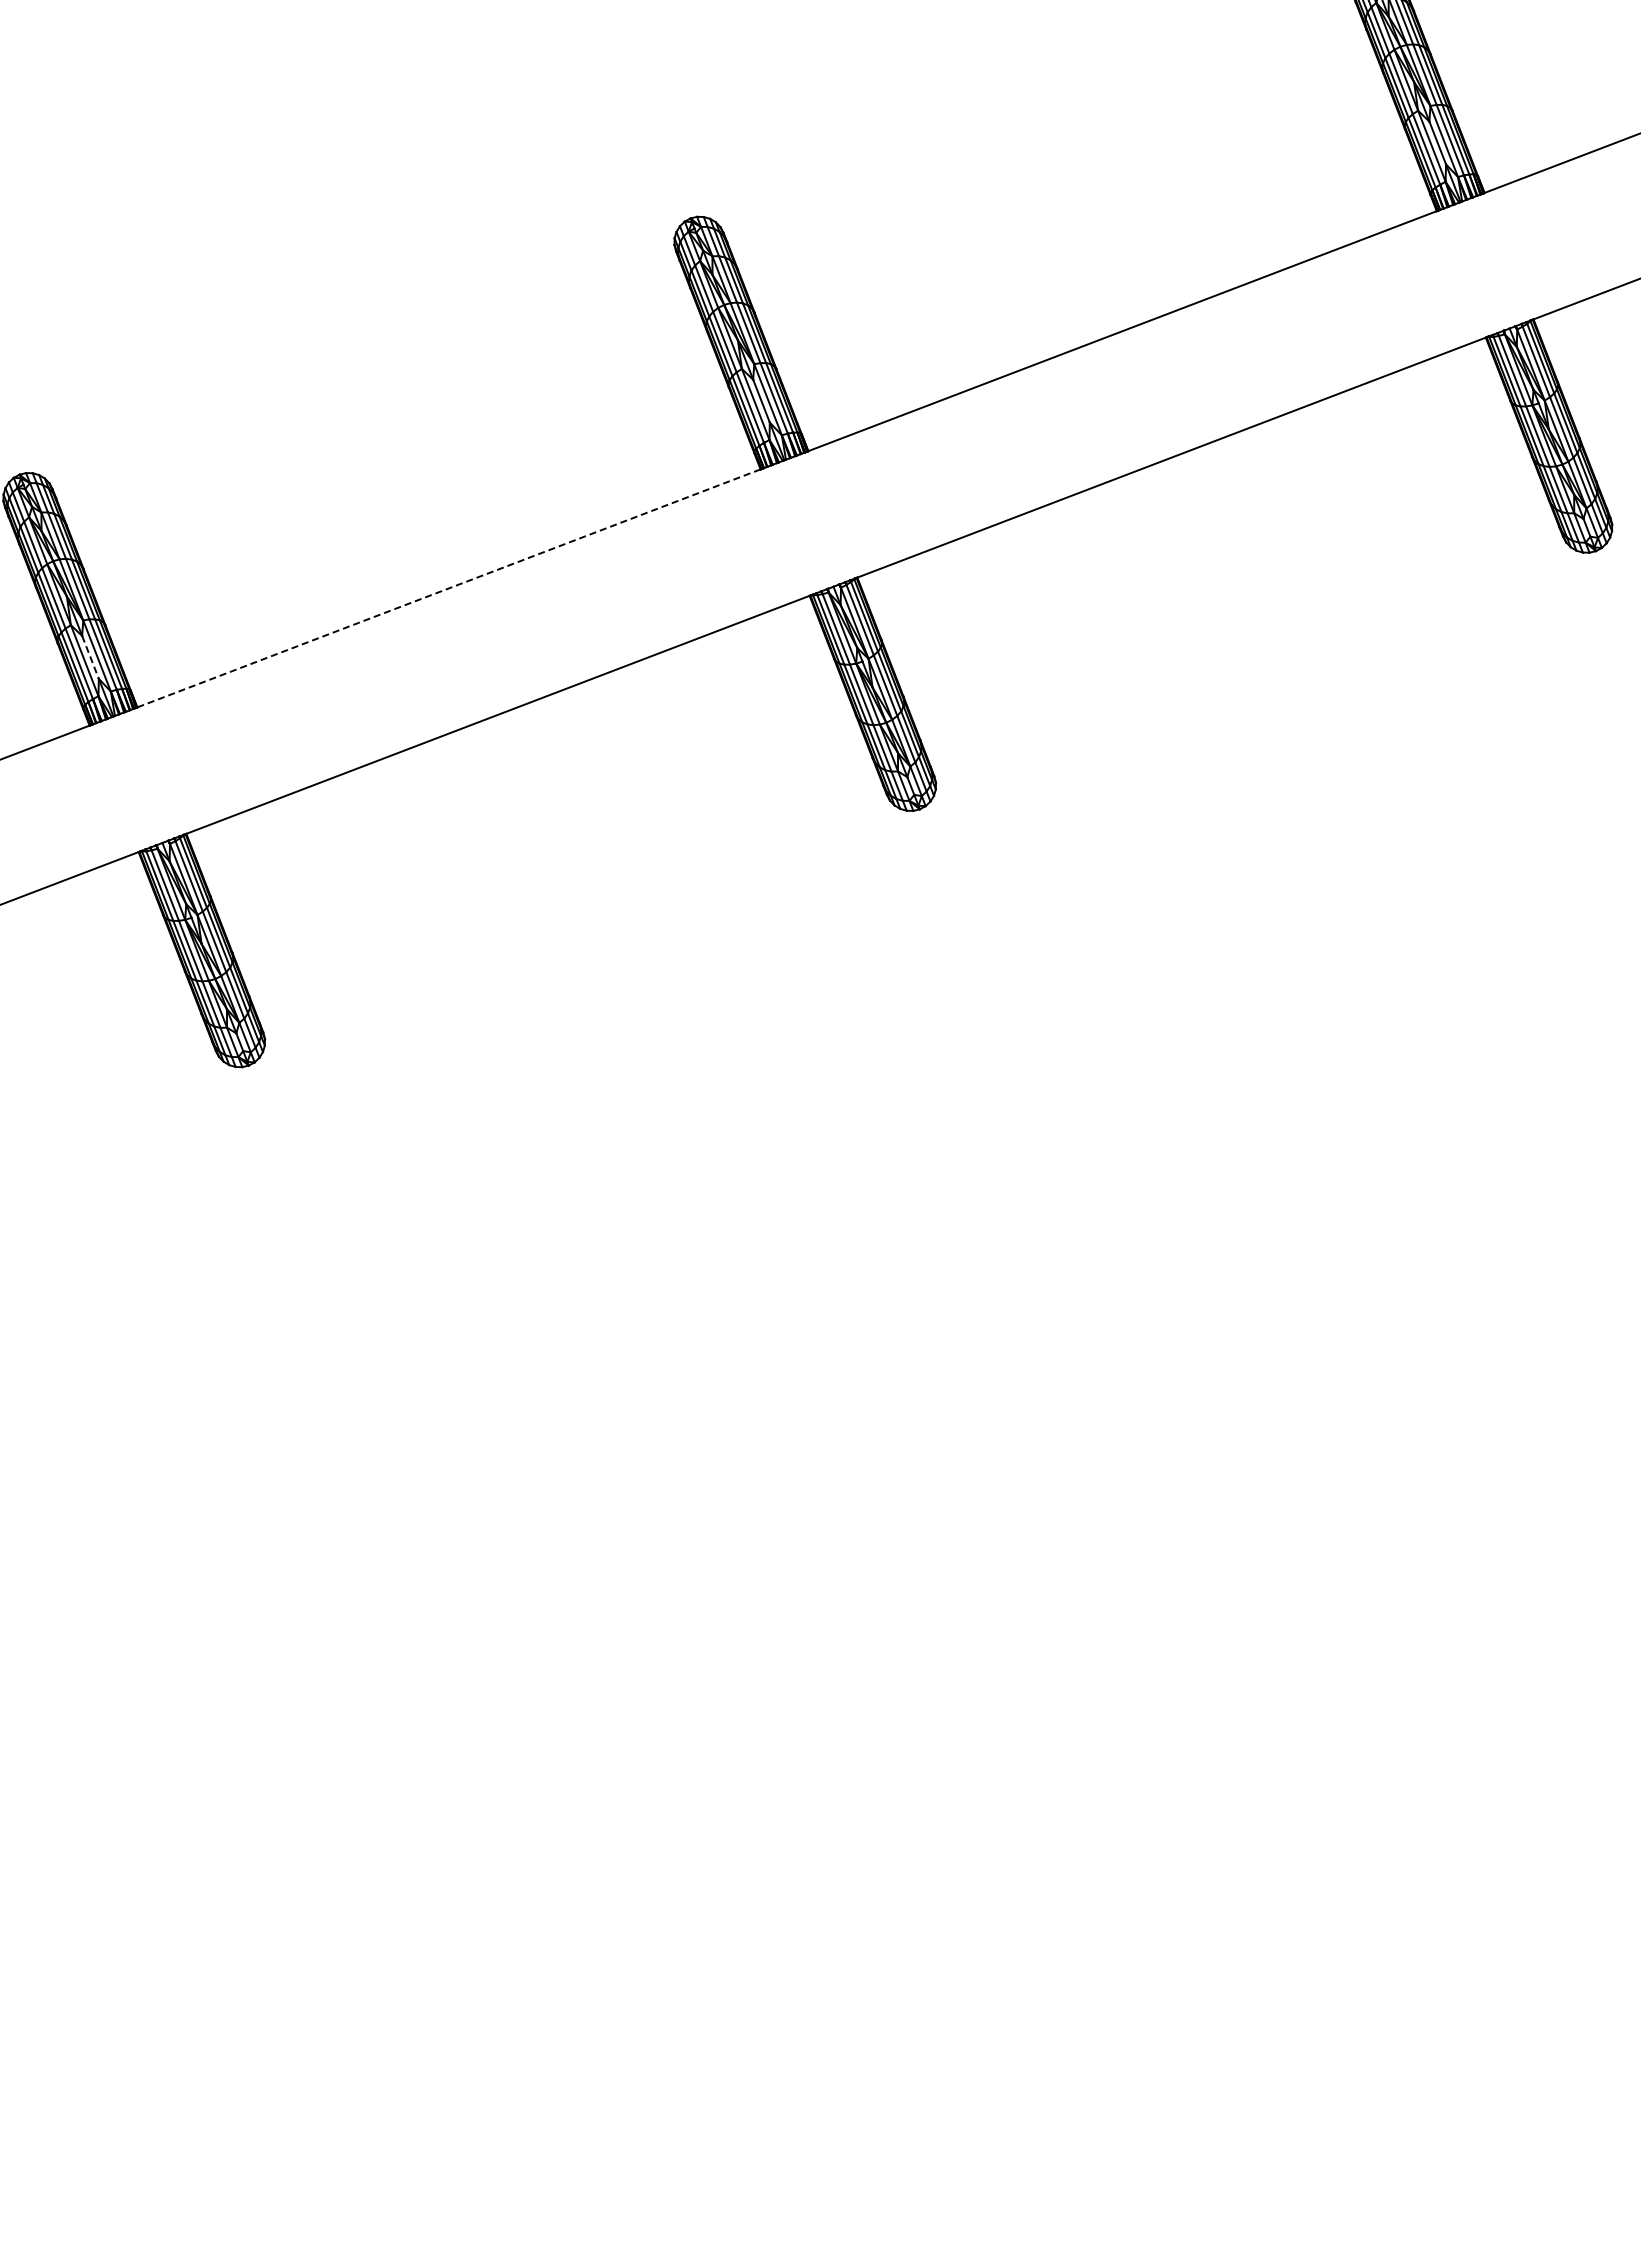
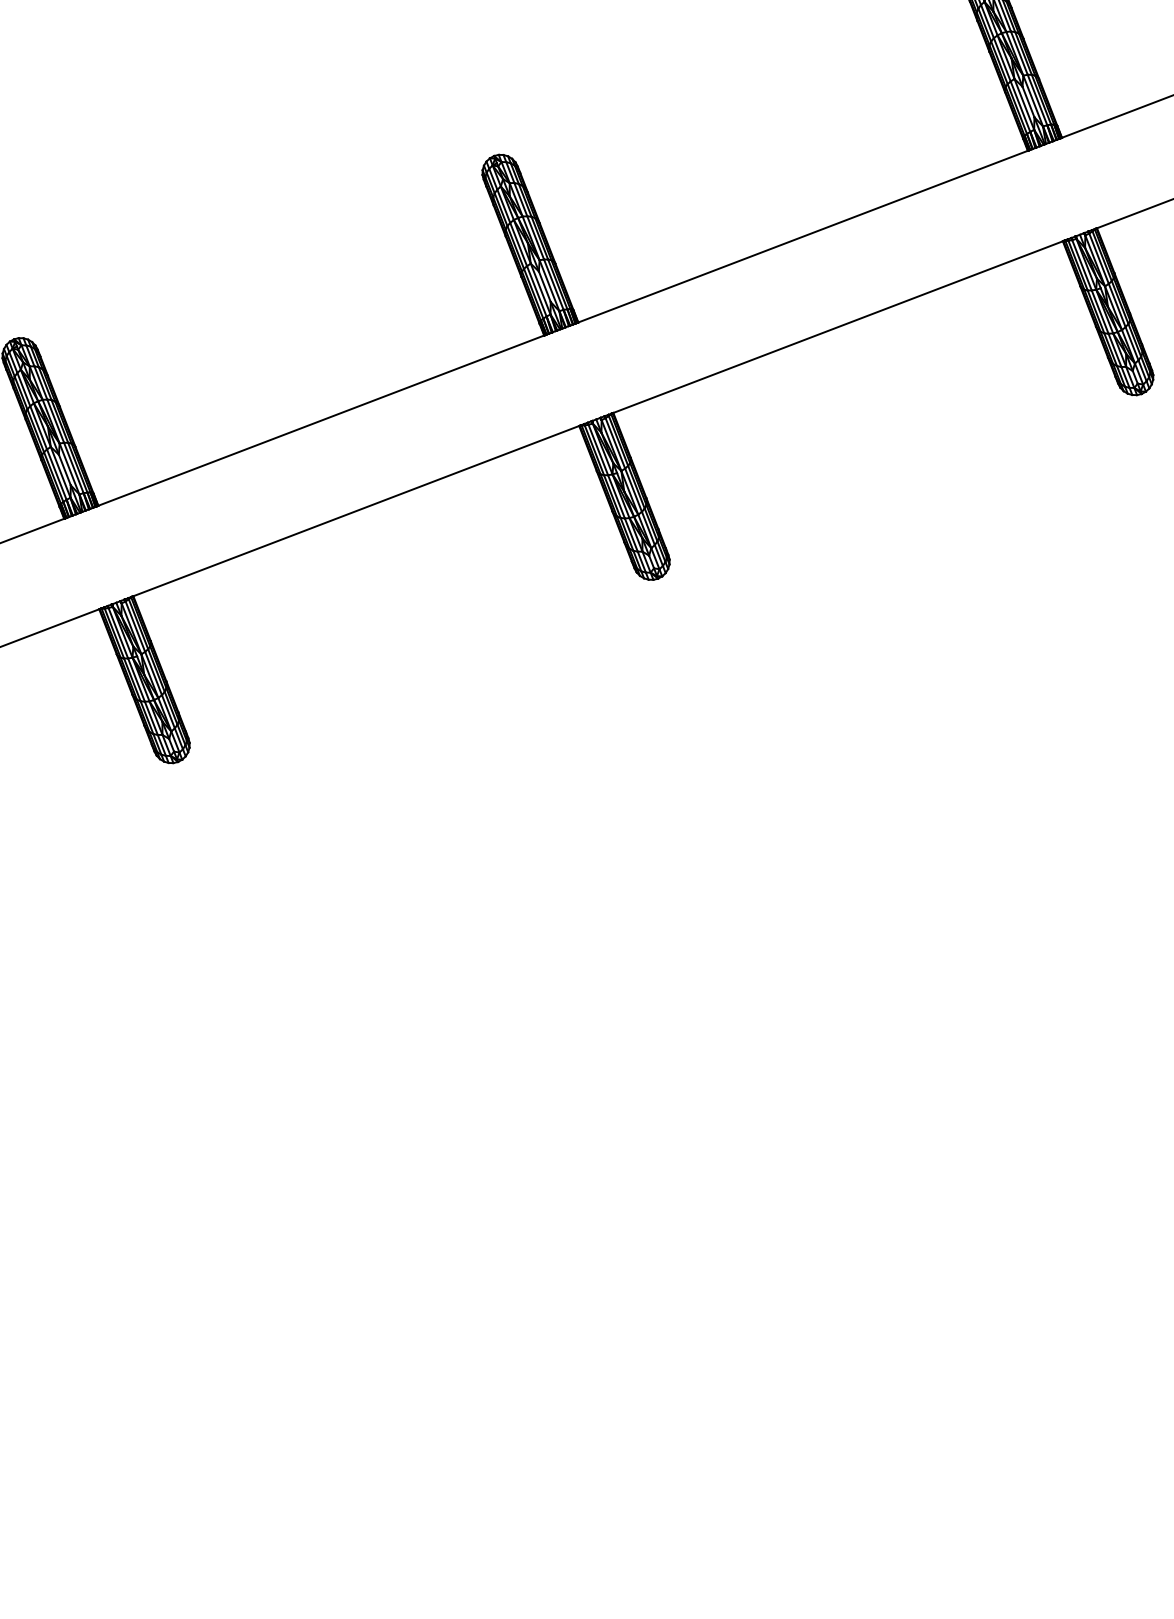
line: (448, 588) -> (320, 420), dashed -> solid
line: (90, 657) -> (64, 470), dashed -> solid

